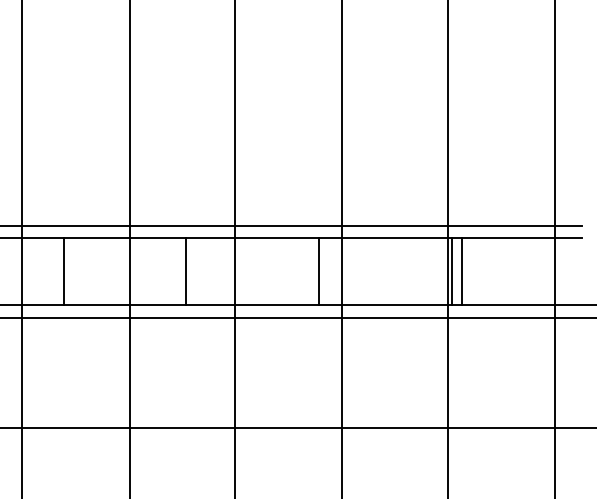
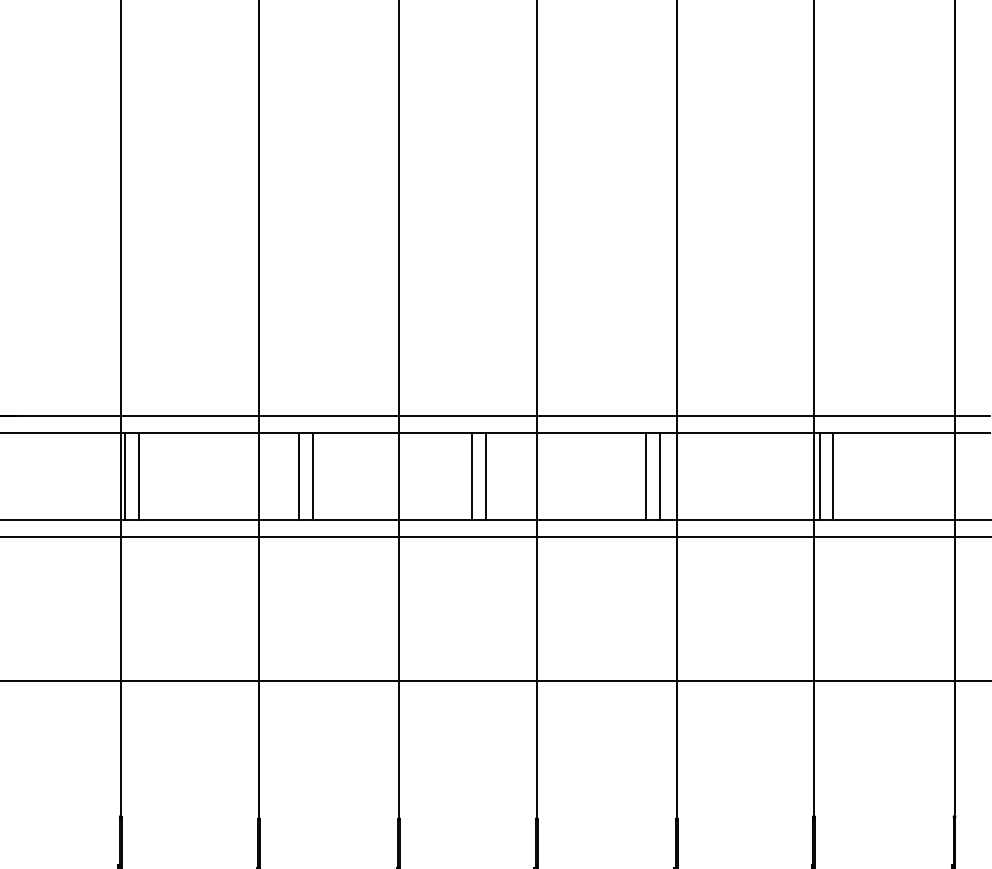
line: (52, 271) -> (298, 475), added
line: (196, 271) -> (486, 475), added
line: (329, 271) -> (659, 475), added

